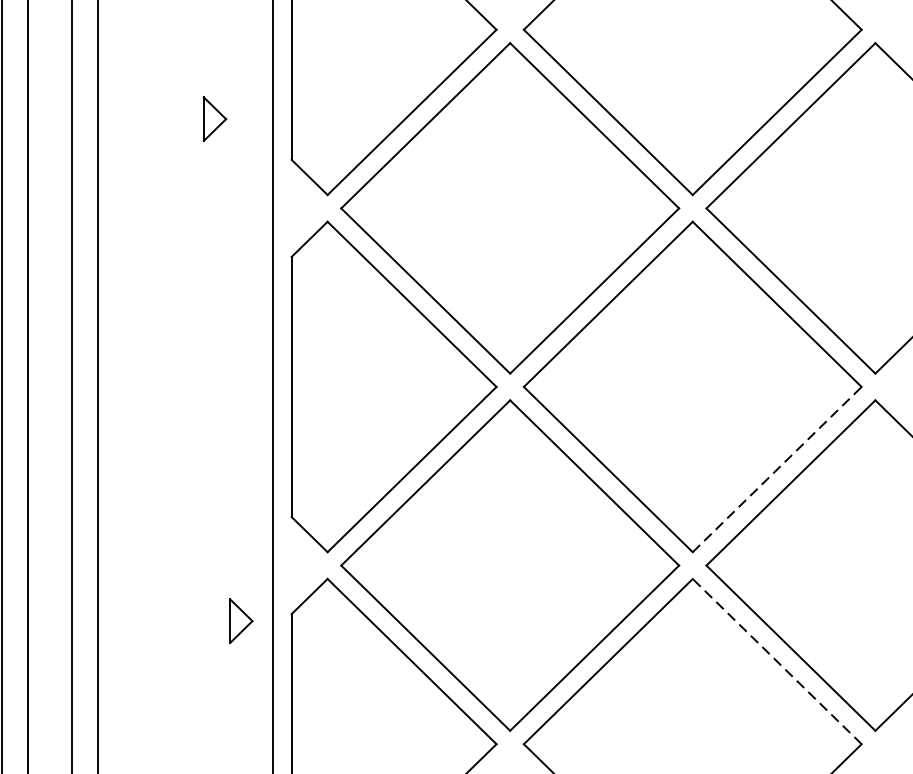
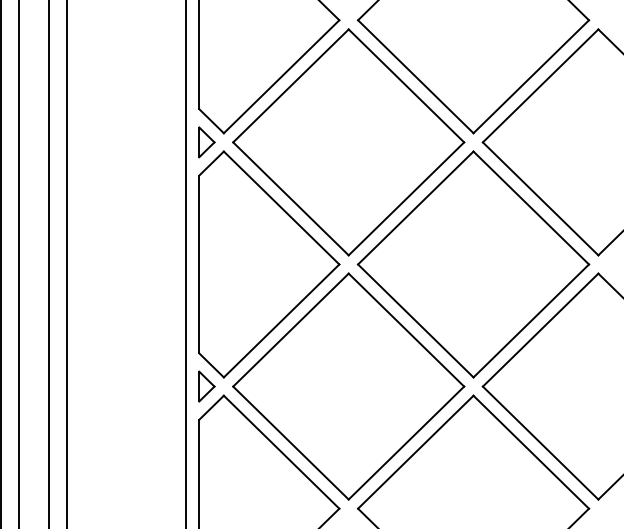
part: (214, 119) -> (206, 142), moved
line: (777, 468) -> (531, 320), dashed -> solid
part: (240, 621) -> (206, 386), moved
line: (777, 661) -> (531, 452), dashed -> solid

